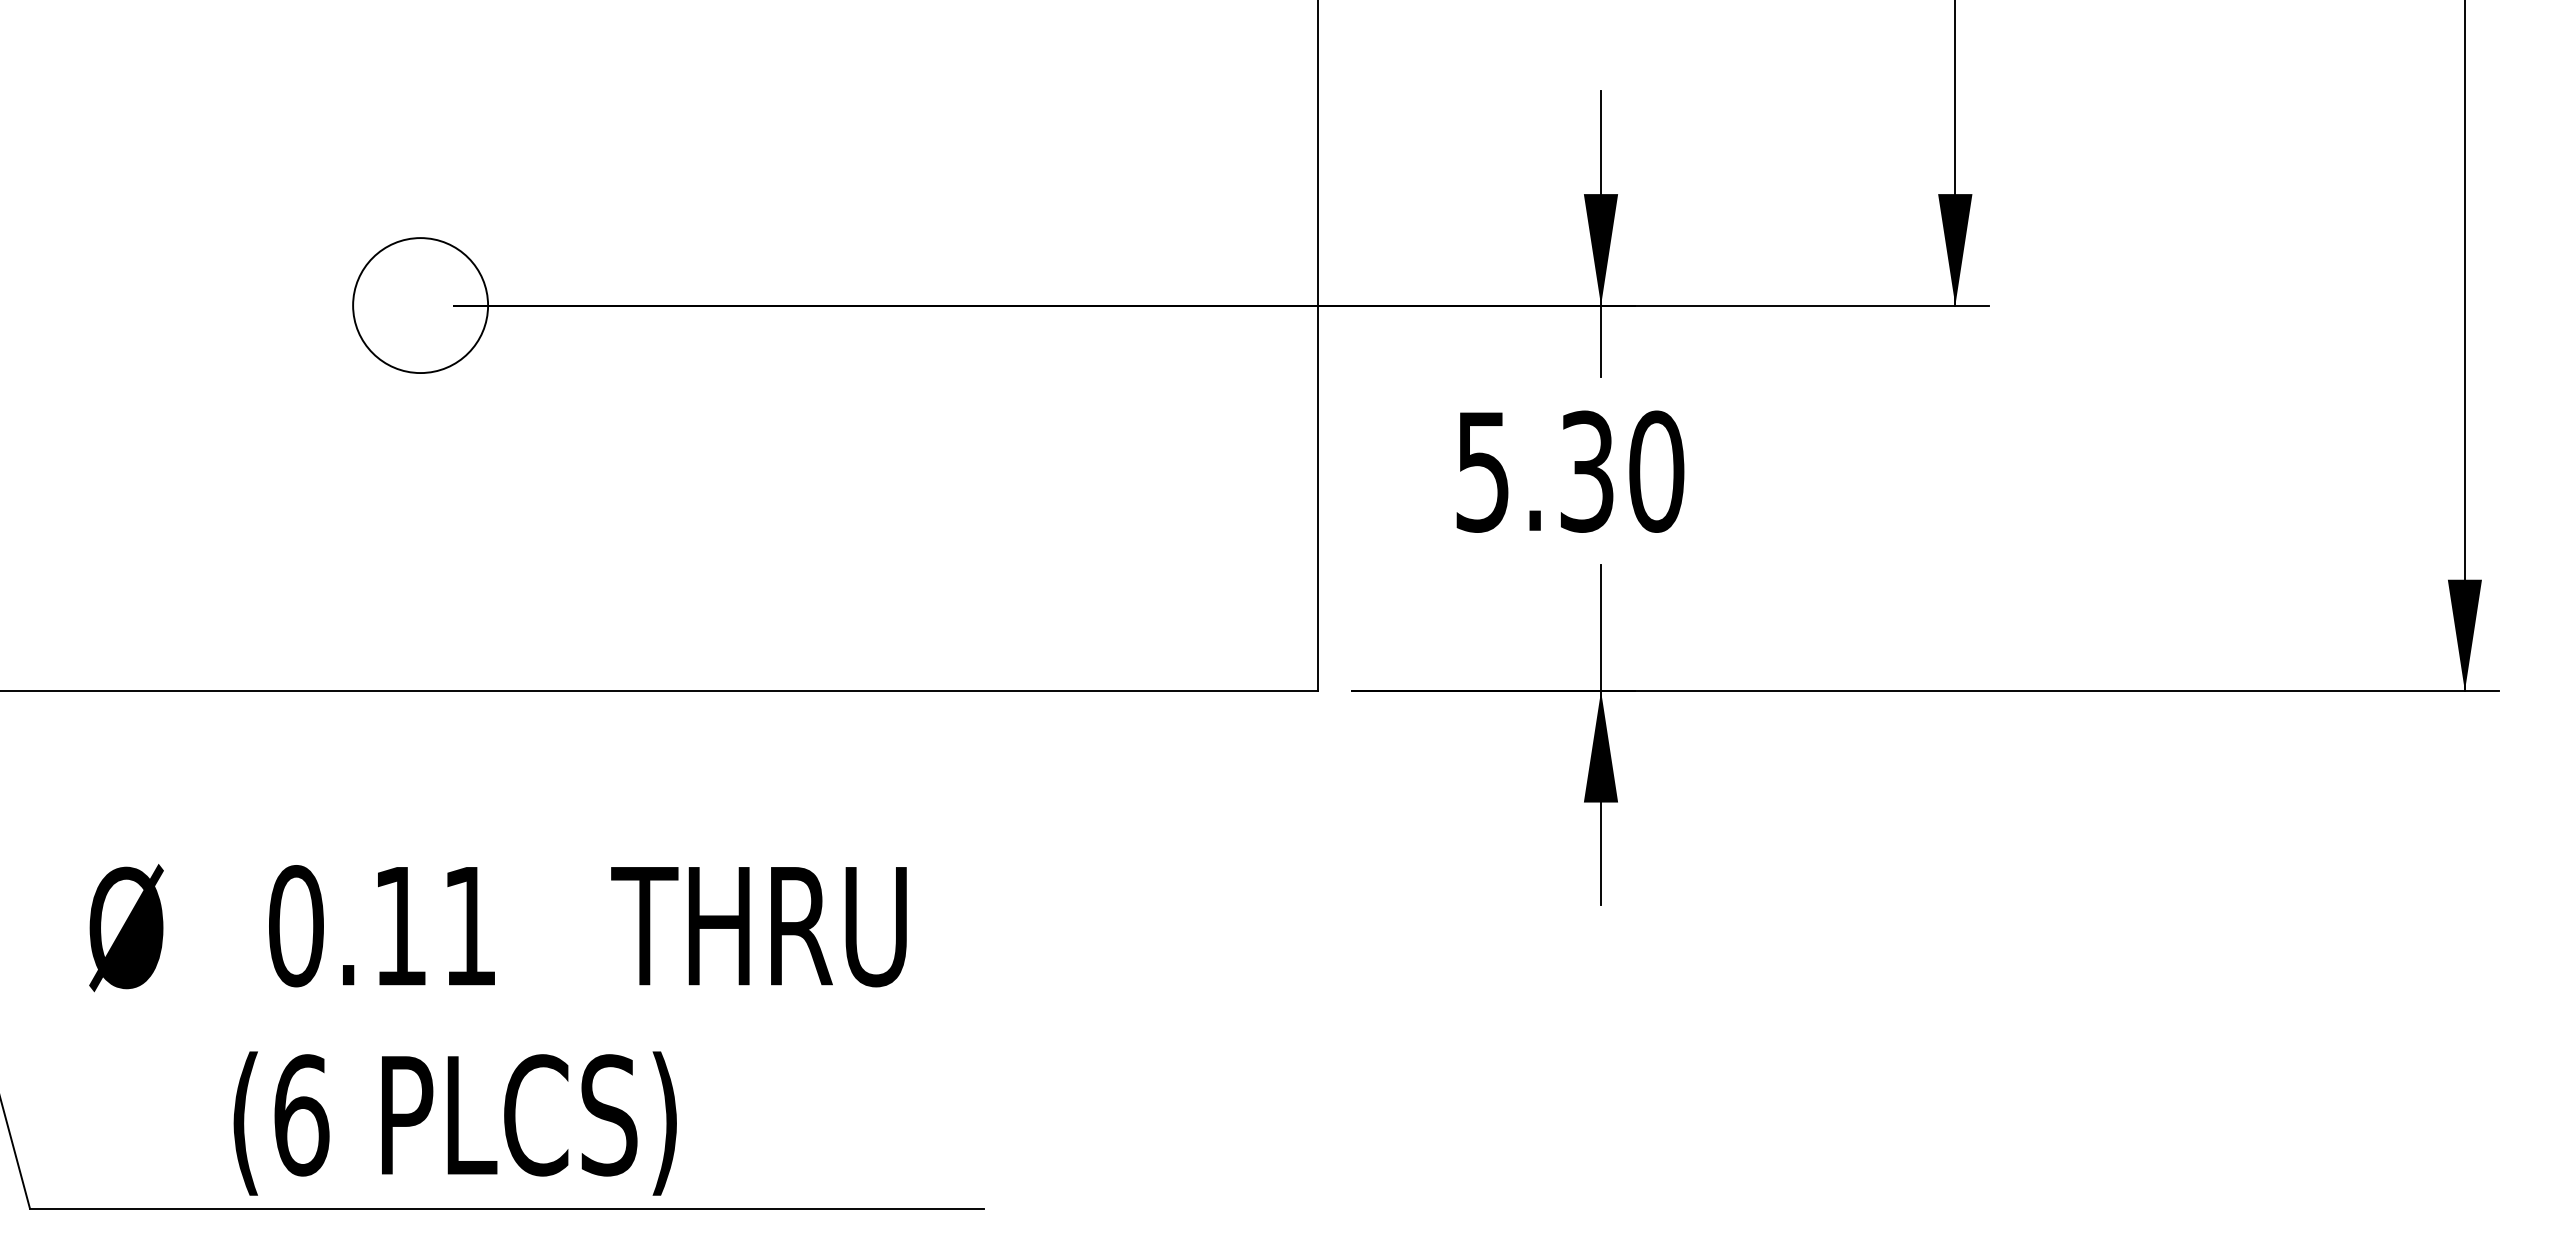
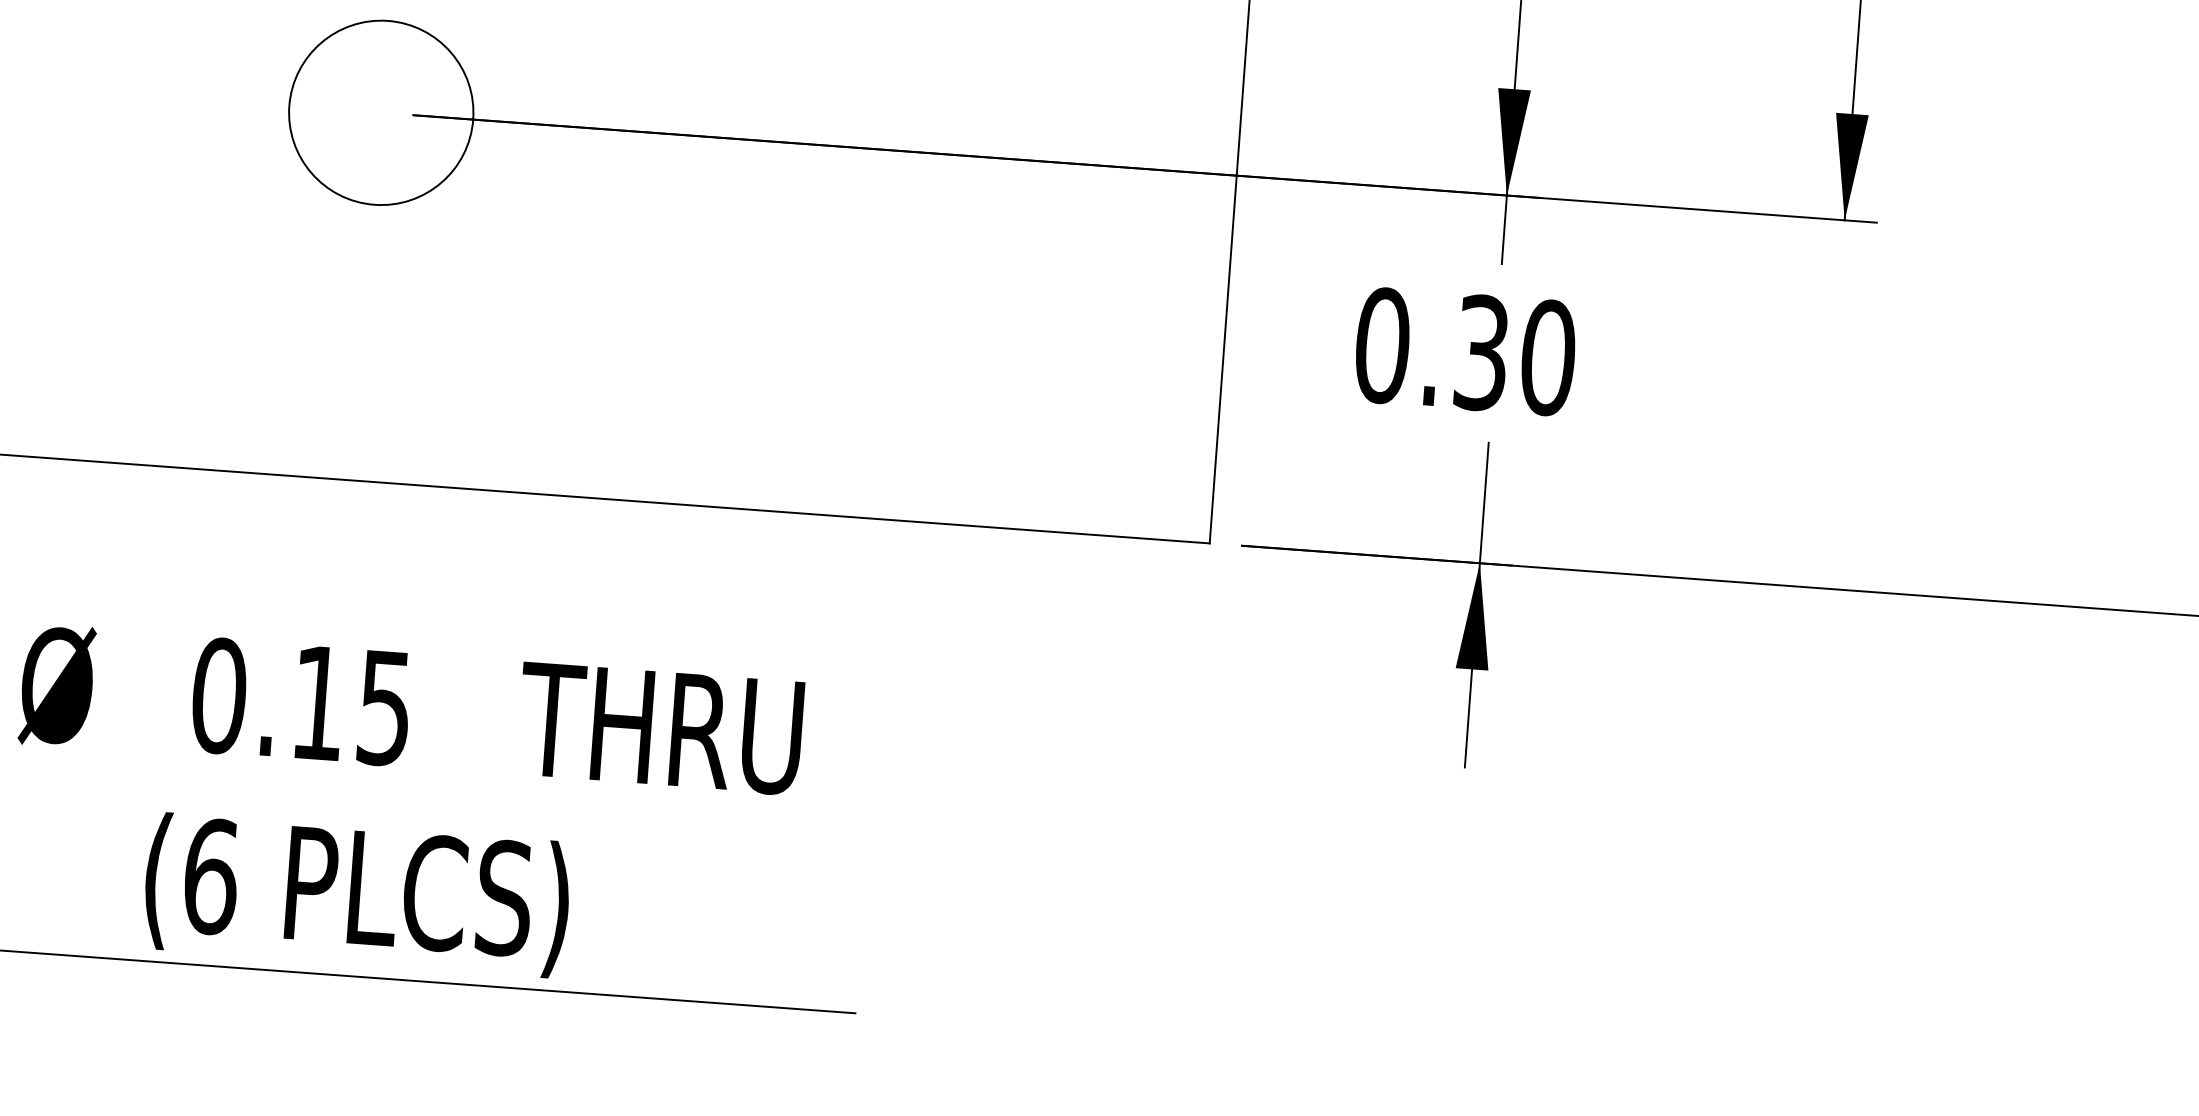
circle: (420, 305) -> (381, 112), size x1.43
text: (1482, 471) -> (1382, 345), 5.30 -> 0.30
text: (469, 927) -> (384, 709), 0.11 -> 0.15

